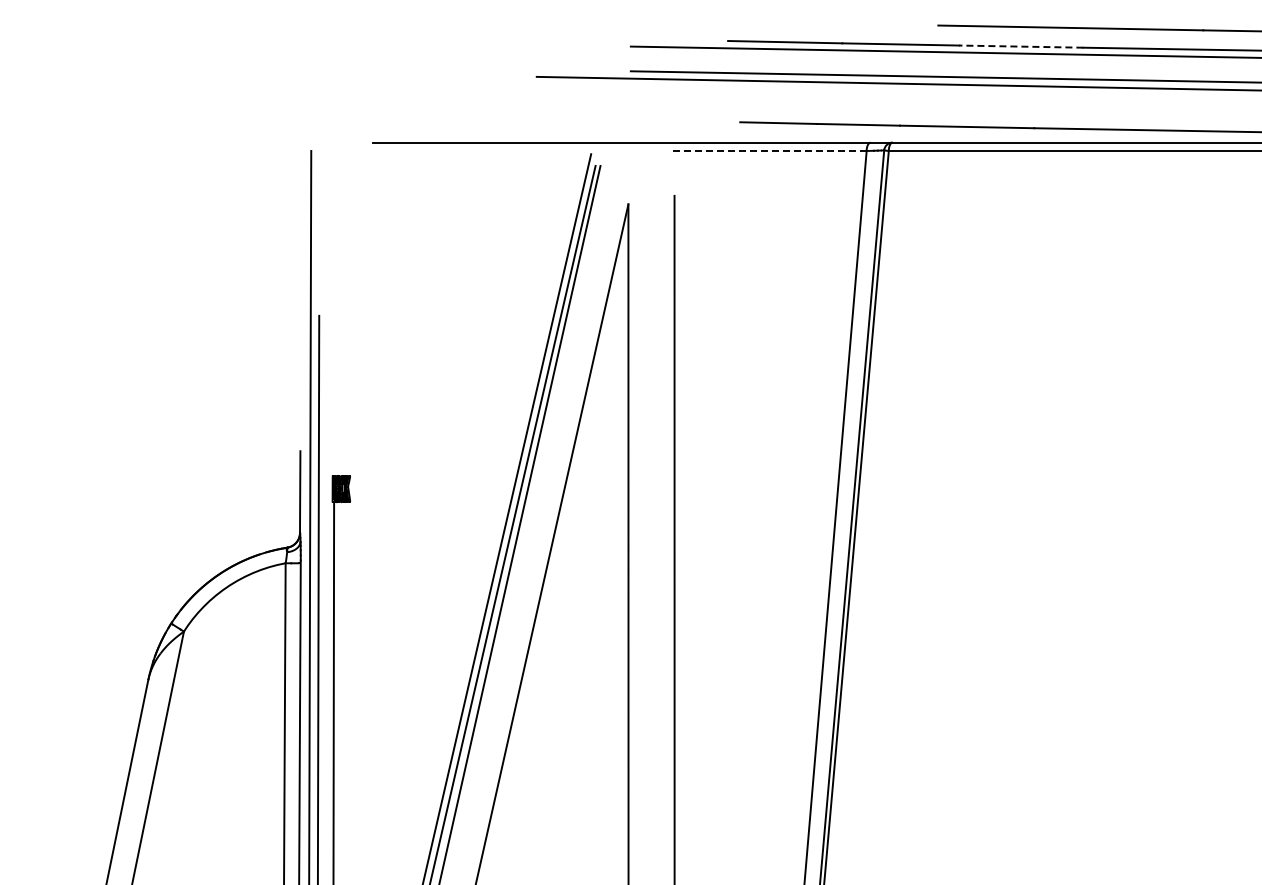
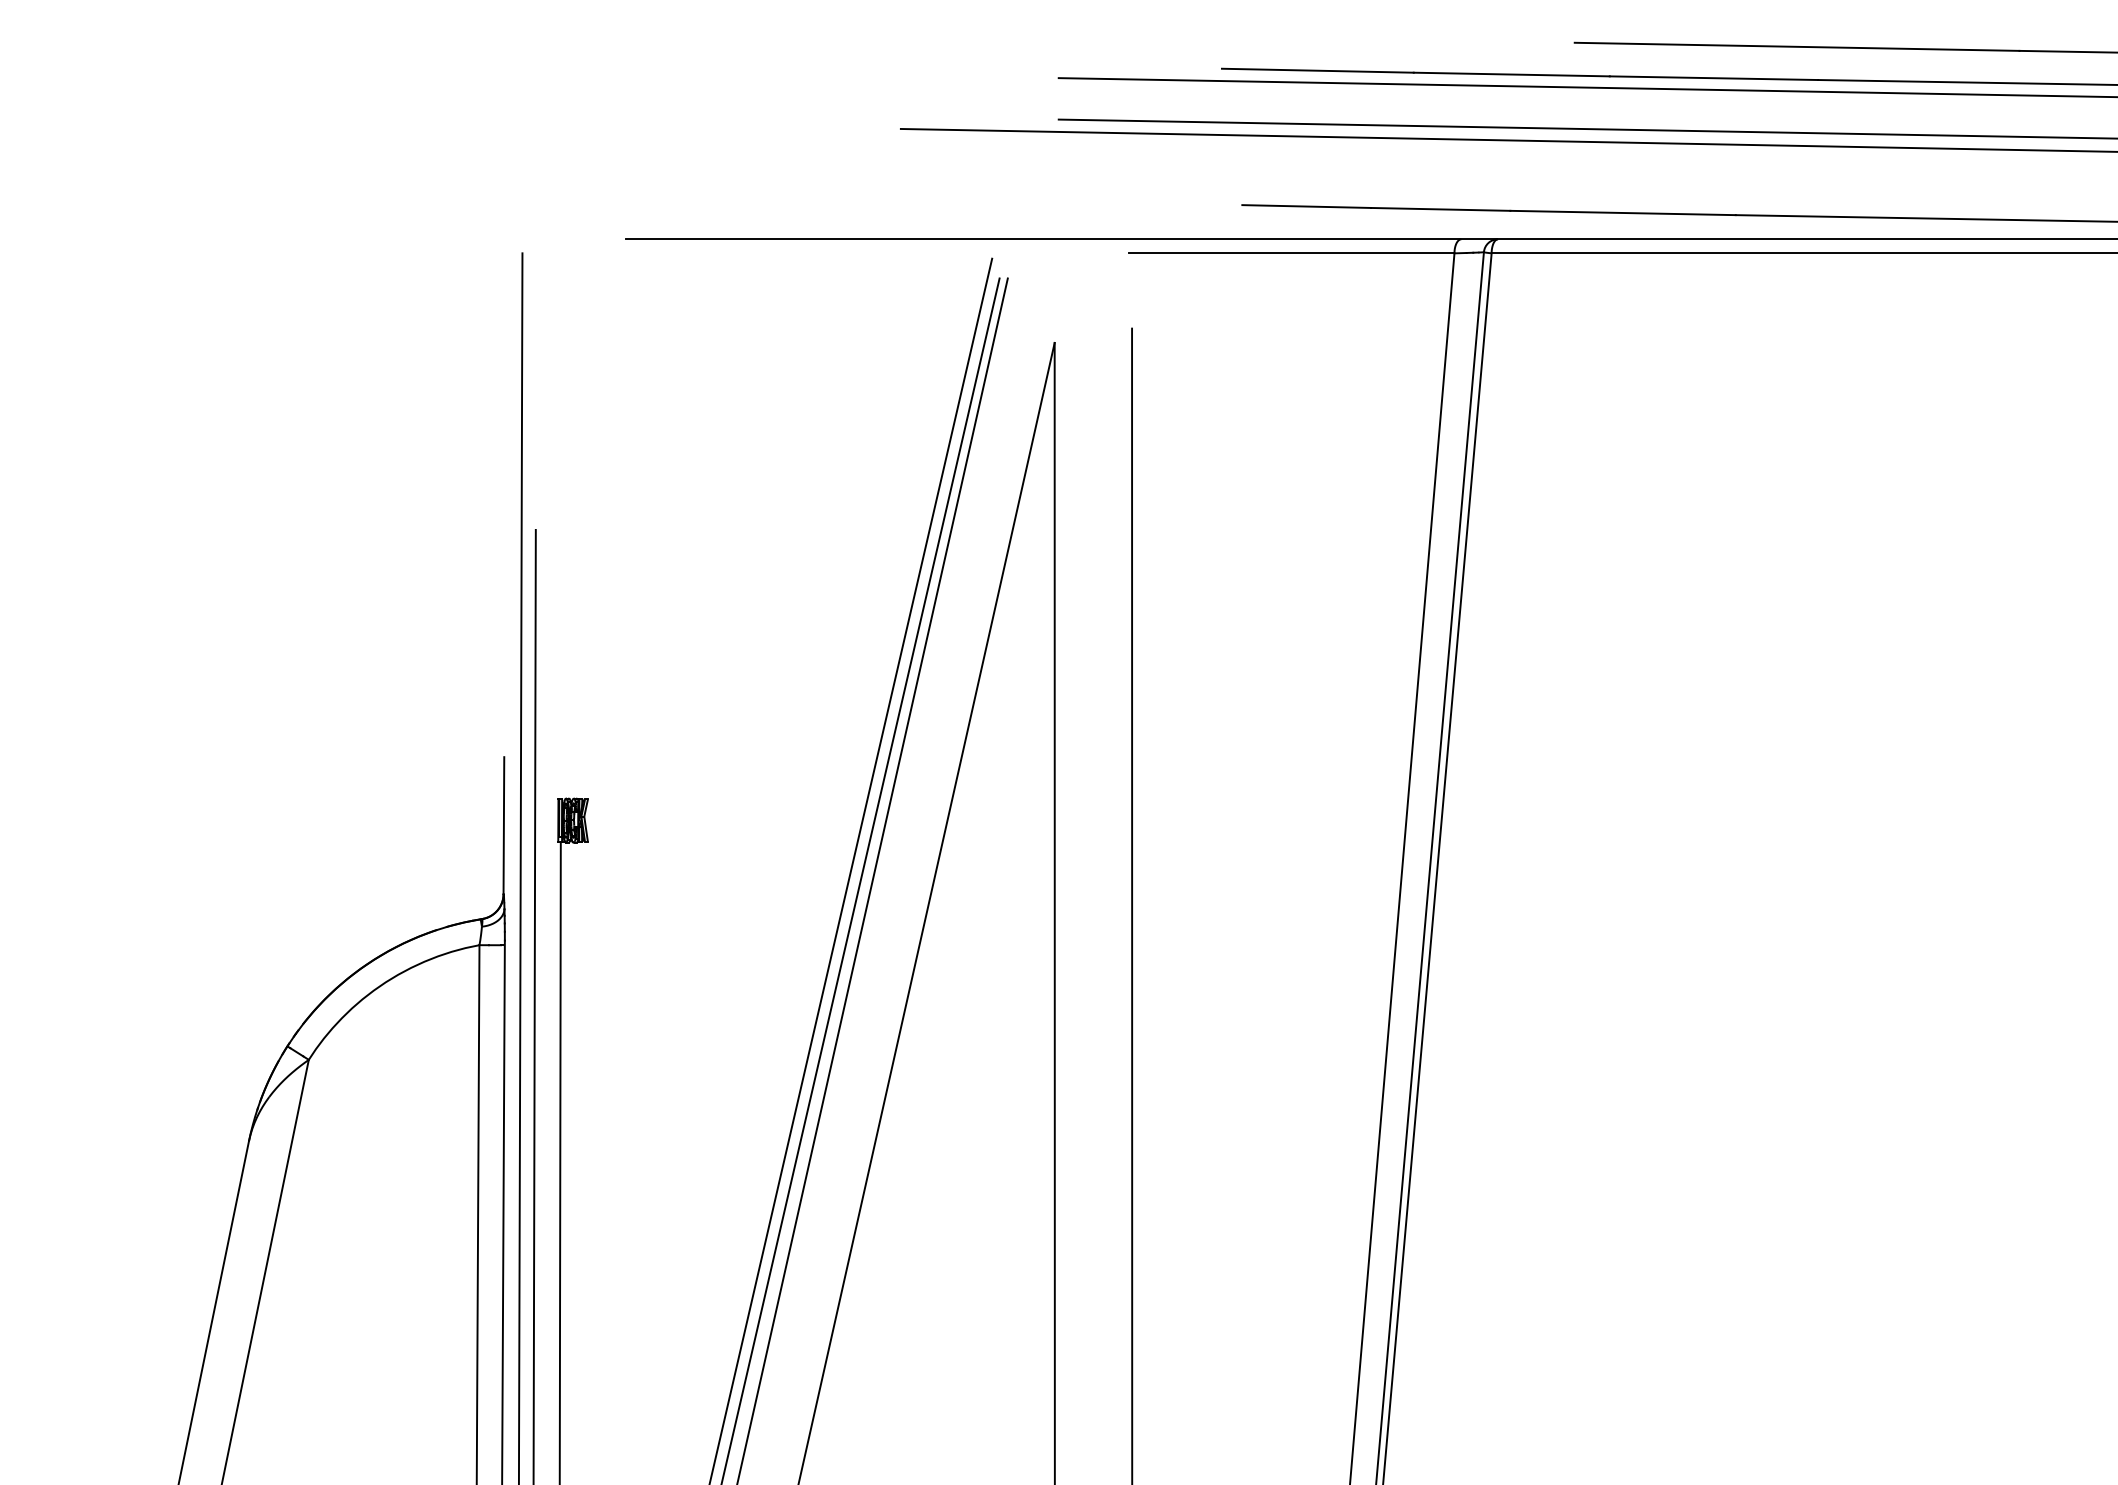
line: (1020, 46) -> (1712, 77), dashed -> solid
line: (769, 151) -> (1291, 254), dashed -> solid

